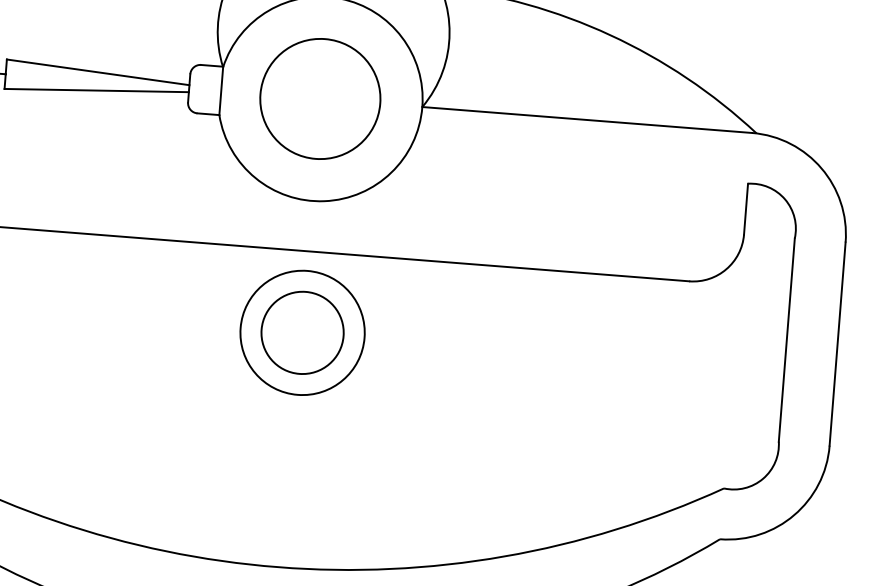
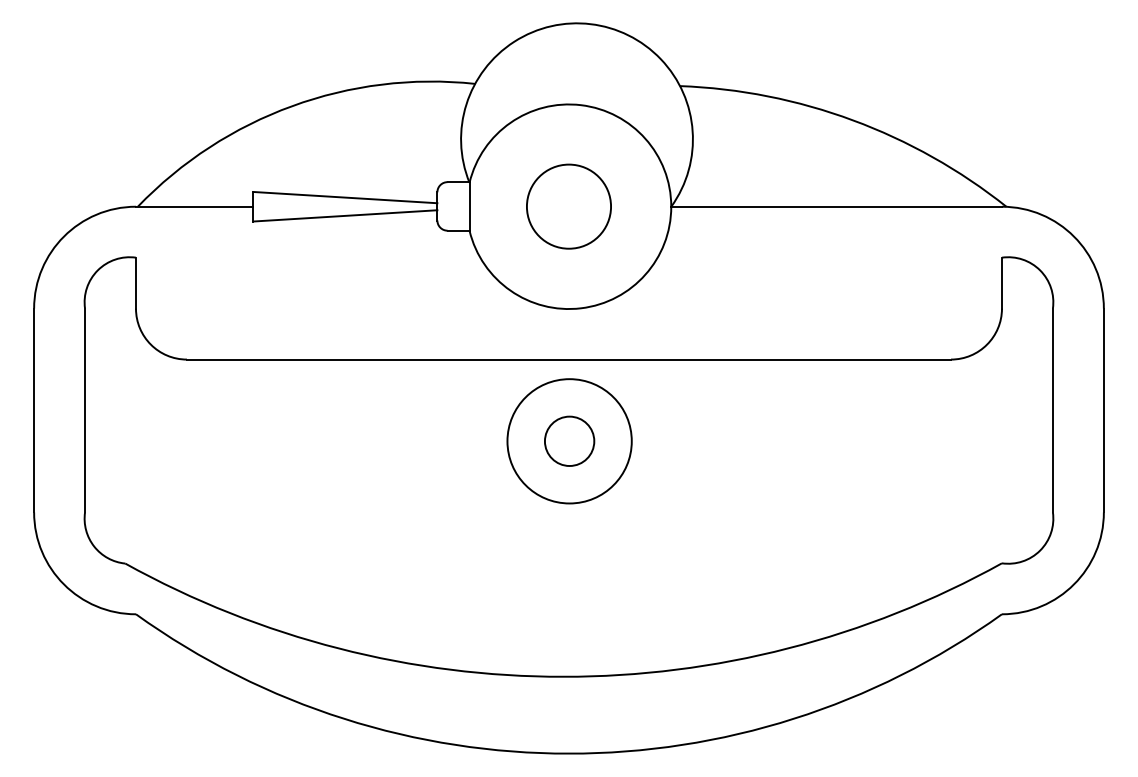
circle: (319, 98) -> (568, 206), size x0.7
circle: (302, 333) -> (569, 441), size x0.6

